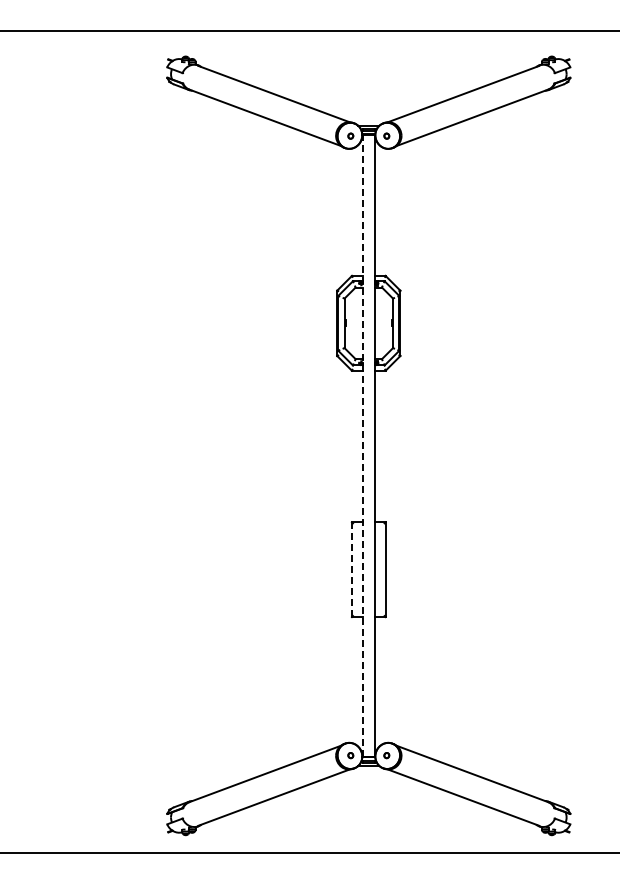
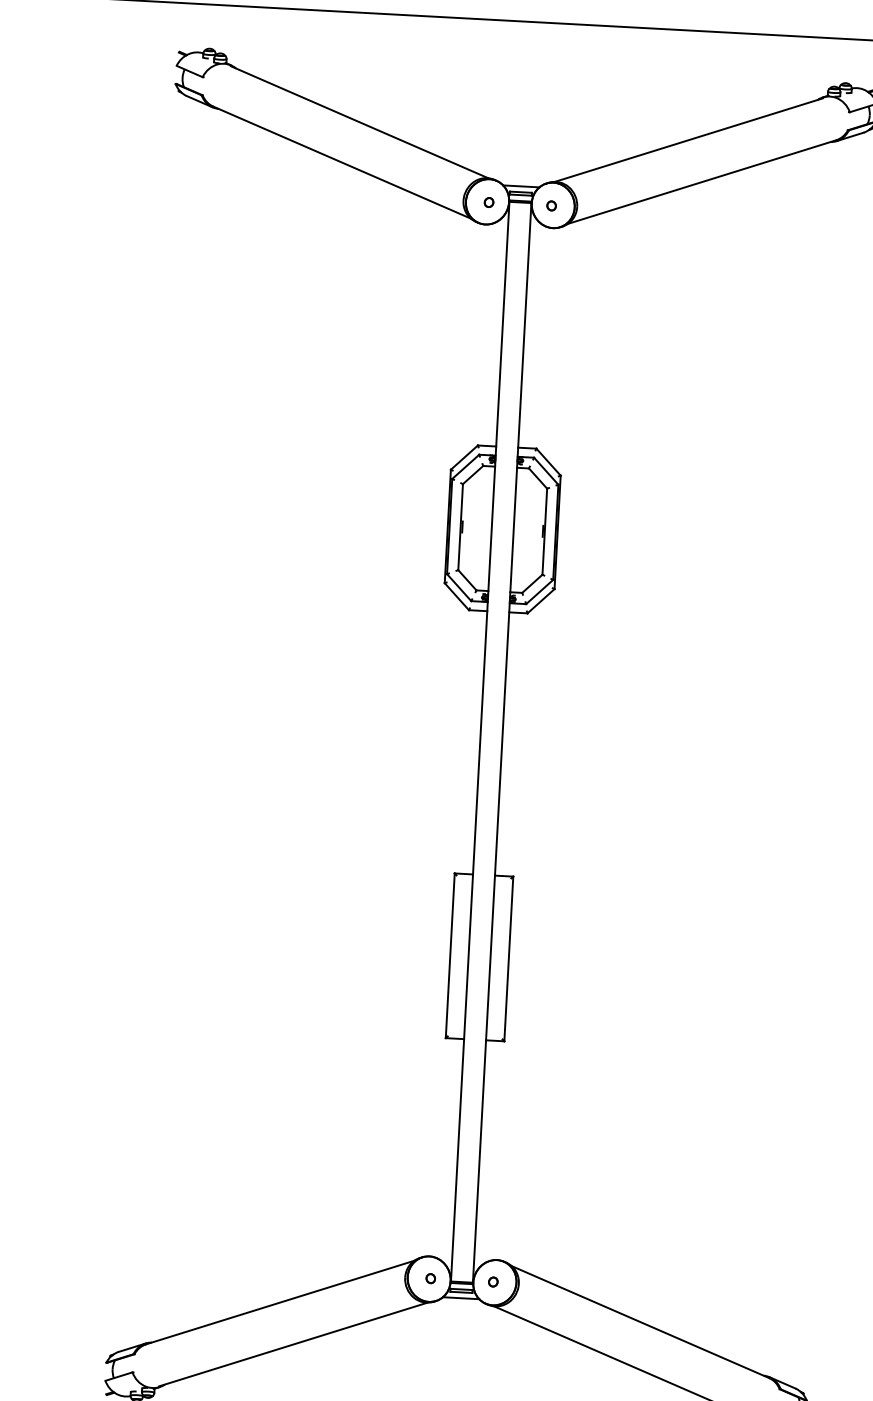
line: (362, 445) -> (480, 741), dashed -> solid
line: (351, 570) -> (449, 957), dashed -> solid

